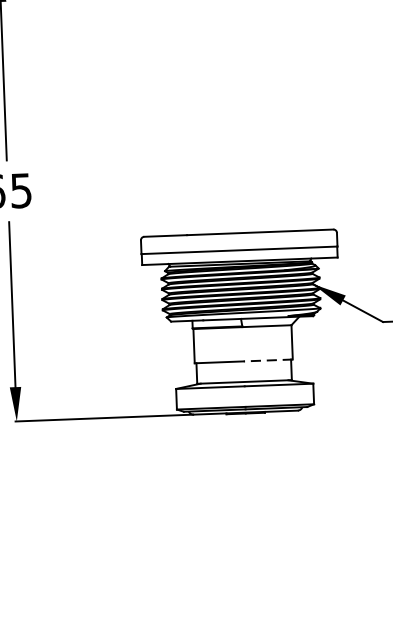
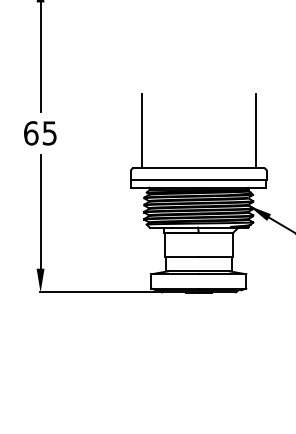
line: (318, 175) -> (255, 130), added
line: (153, 181) -> (141, 130), added
line: (267, 361) -> (215, 257), dashed -> solid

